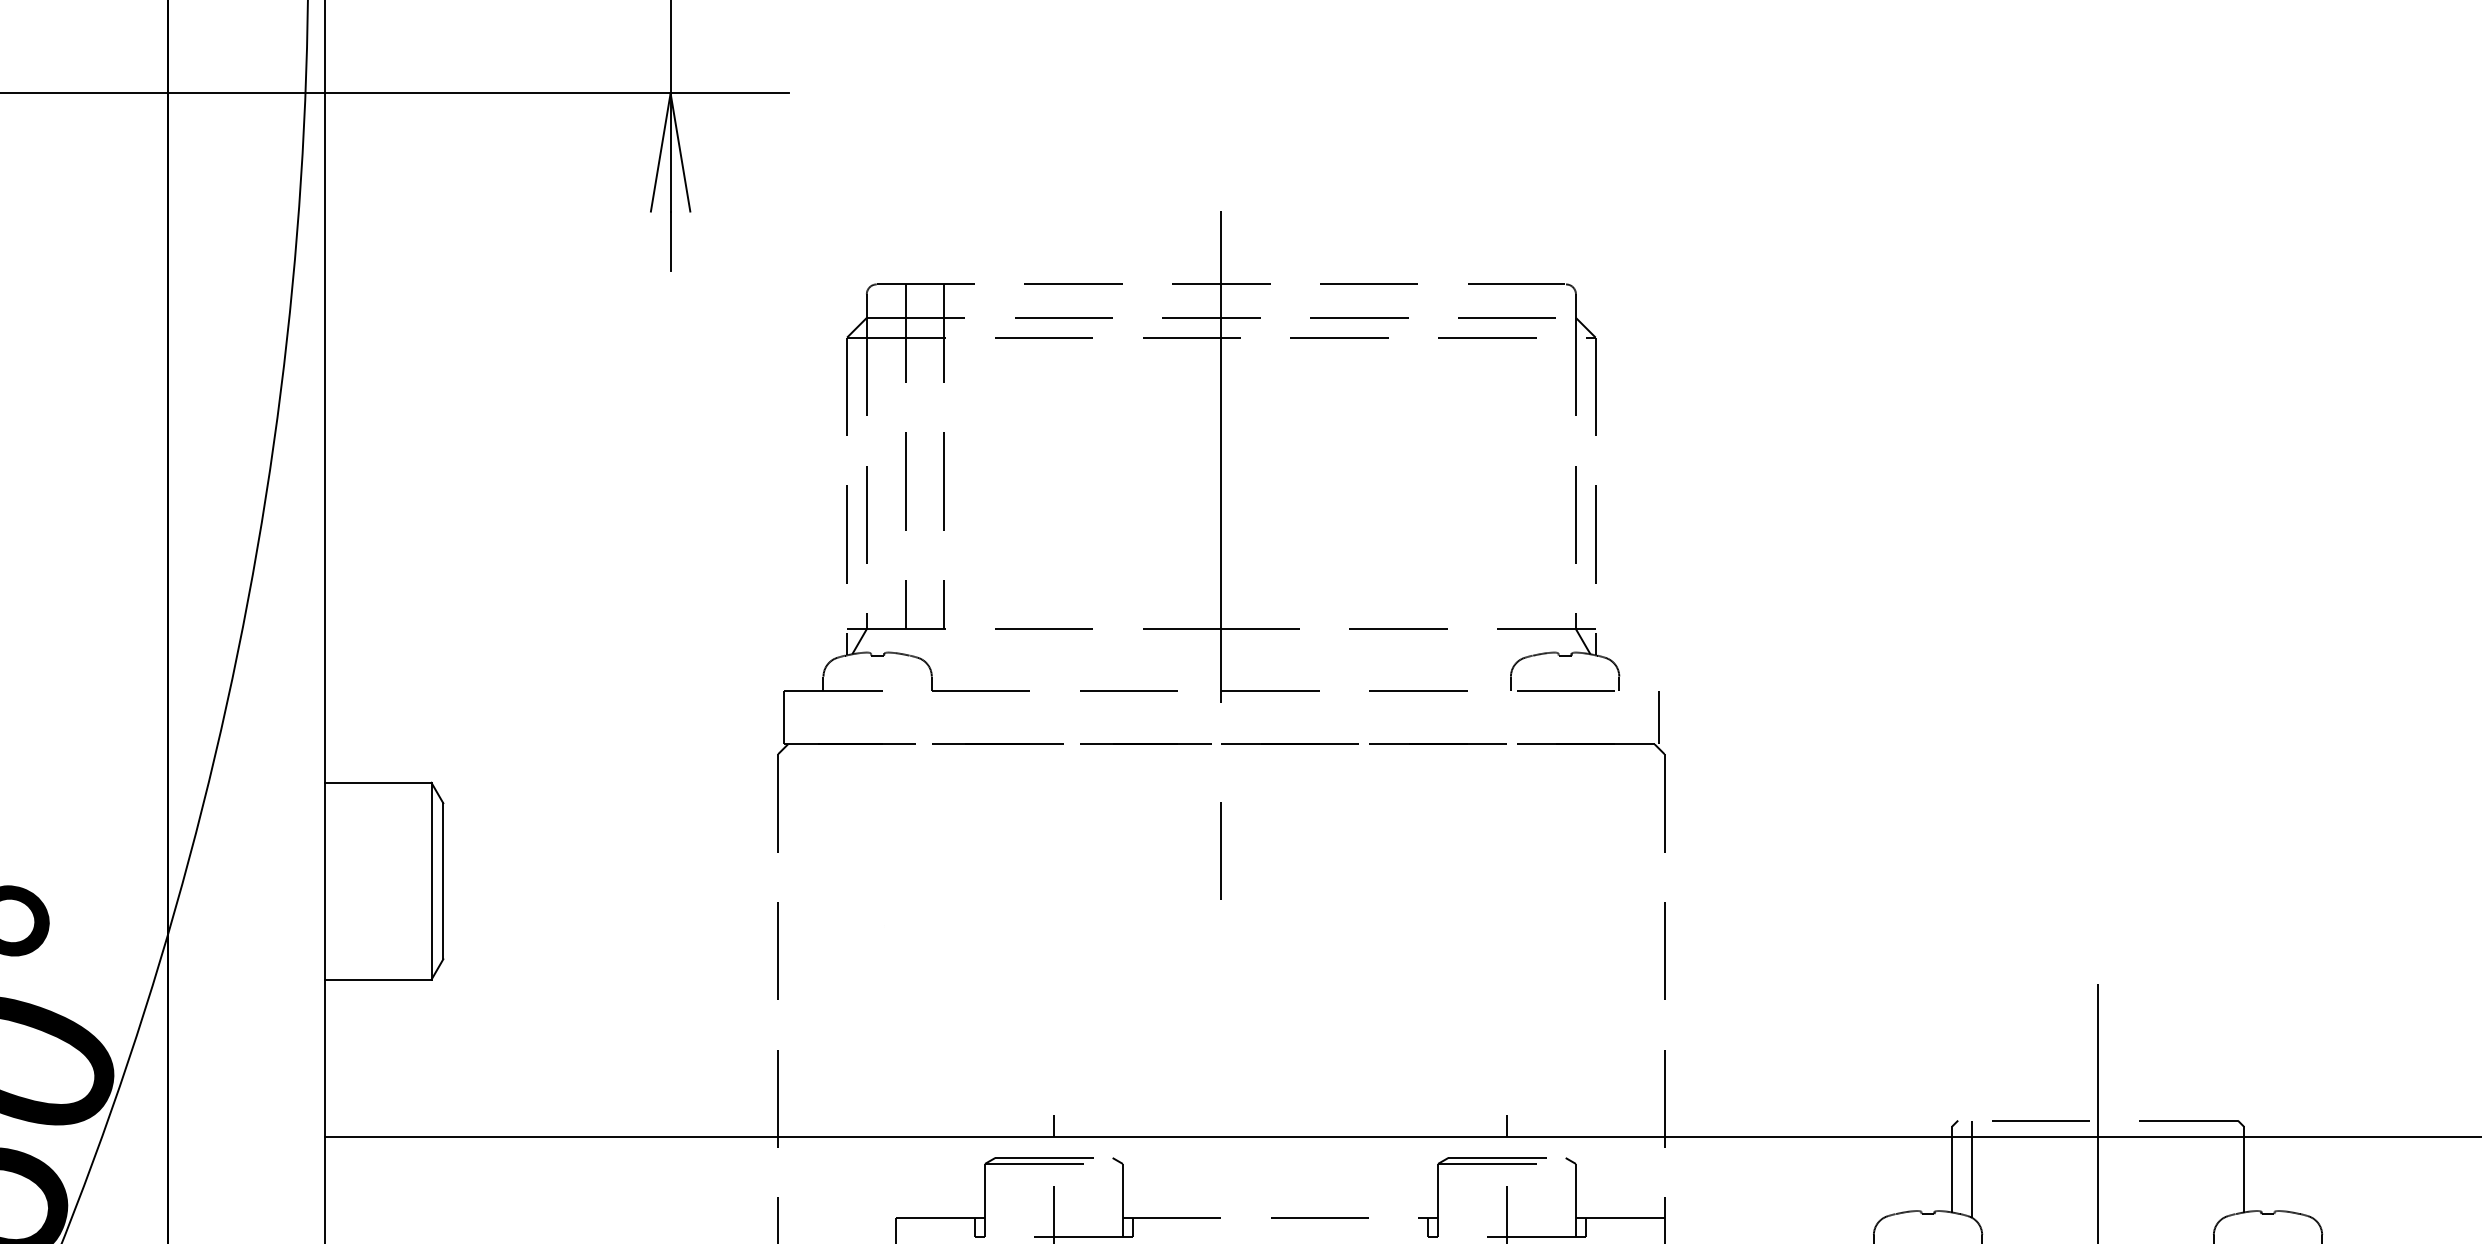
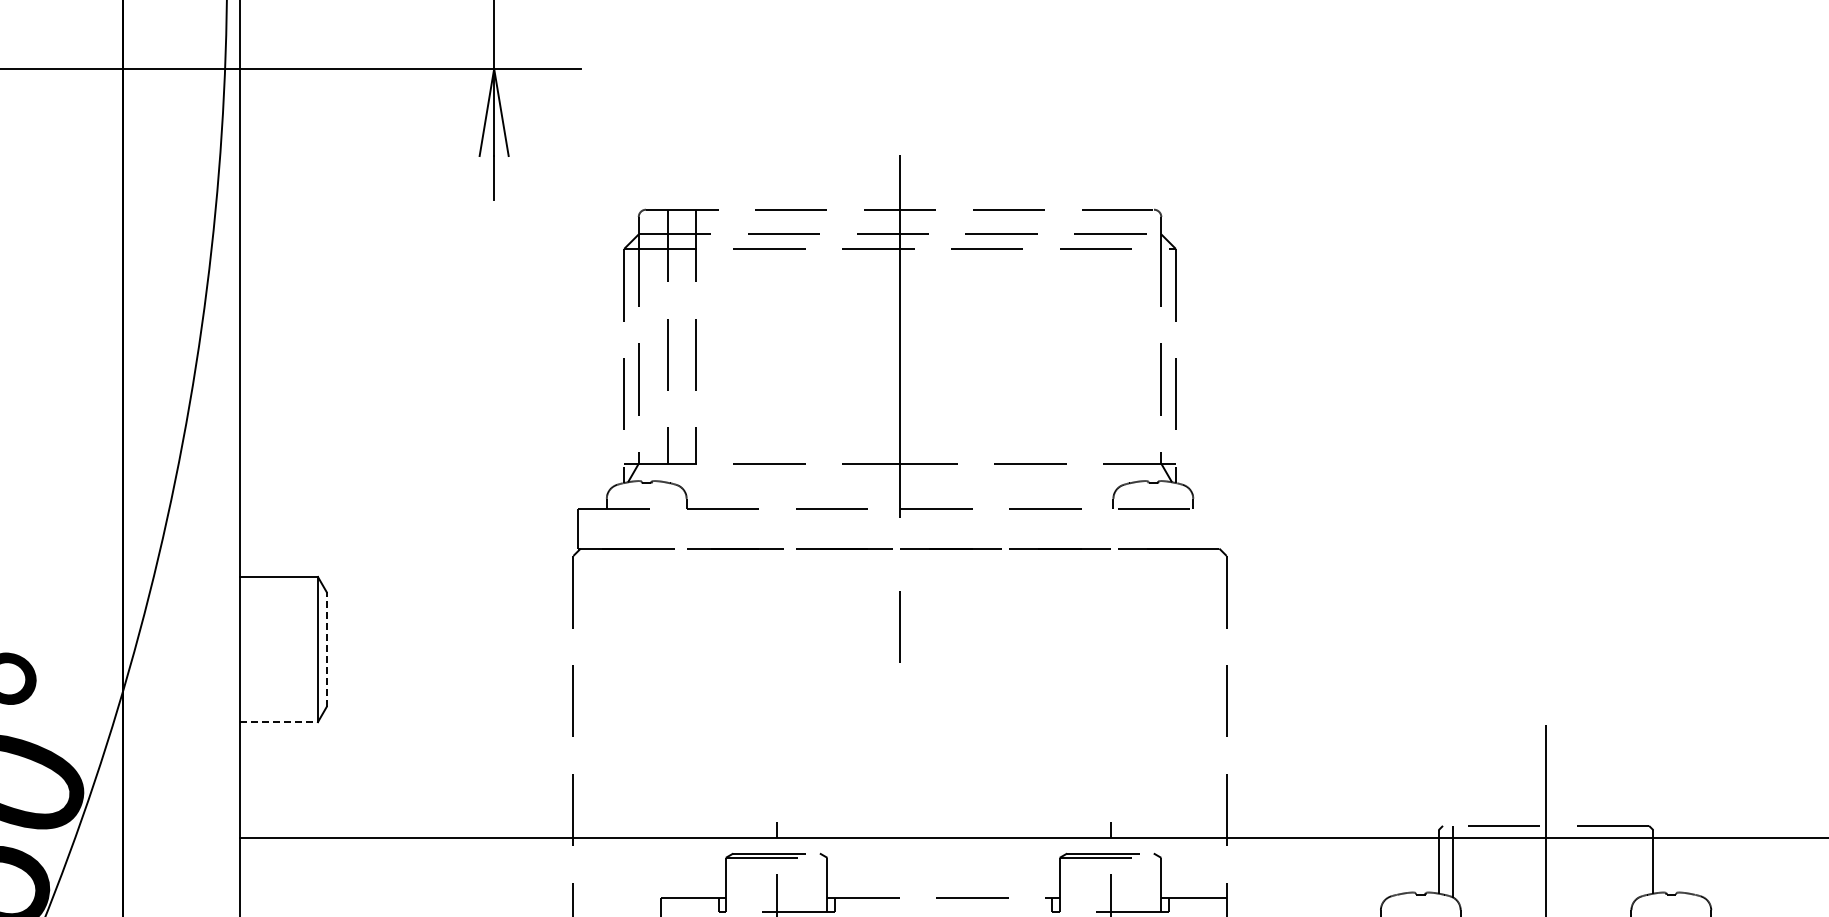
line: (1658, 716) -> (1222, 528), removed
line: (443, 881) -> (326, 649), solid -> dashed
line: (379, 980) -> (279, 722), solid -> dashed

